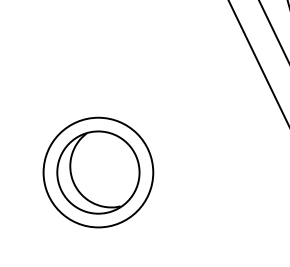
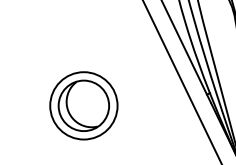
part: (97, 171) -> (83, 105), moved

